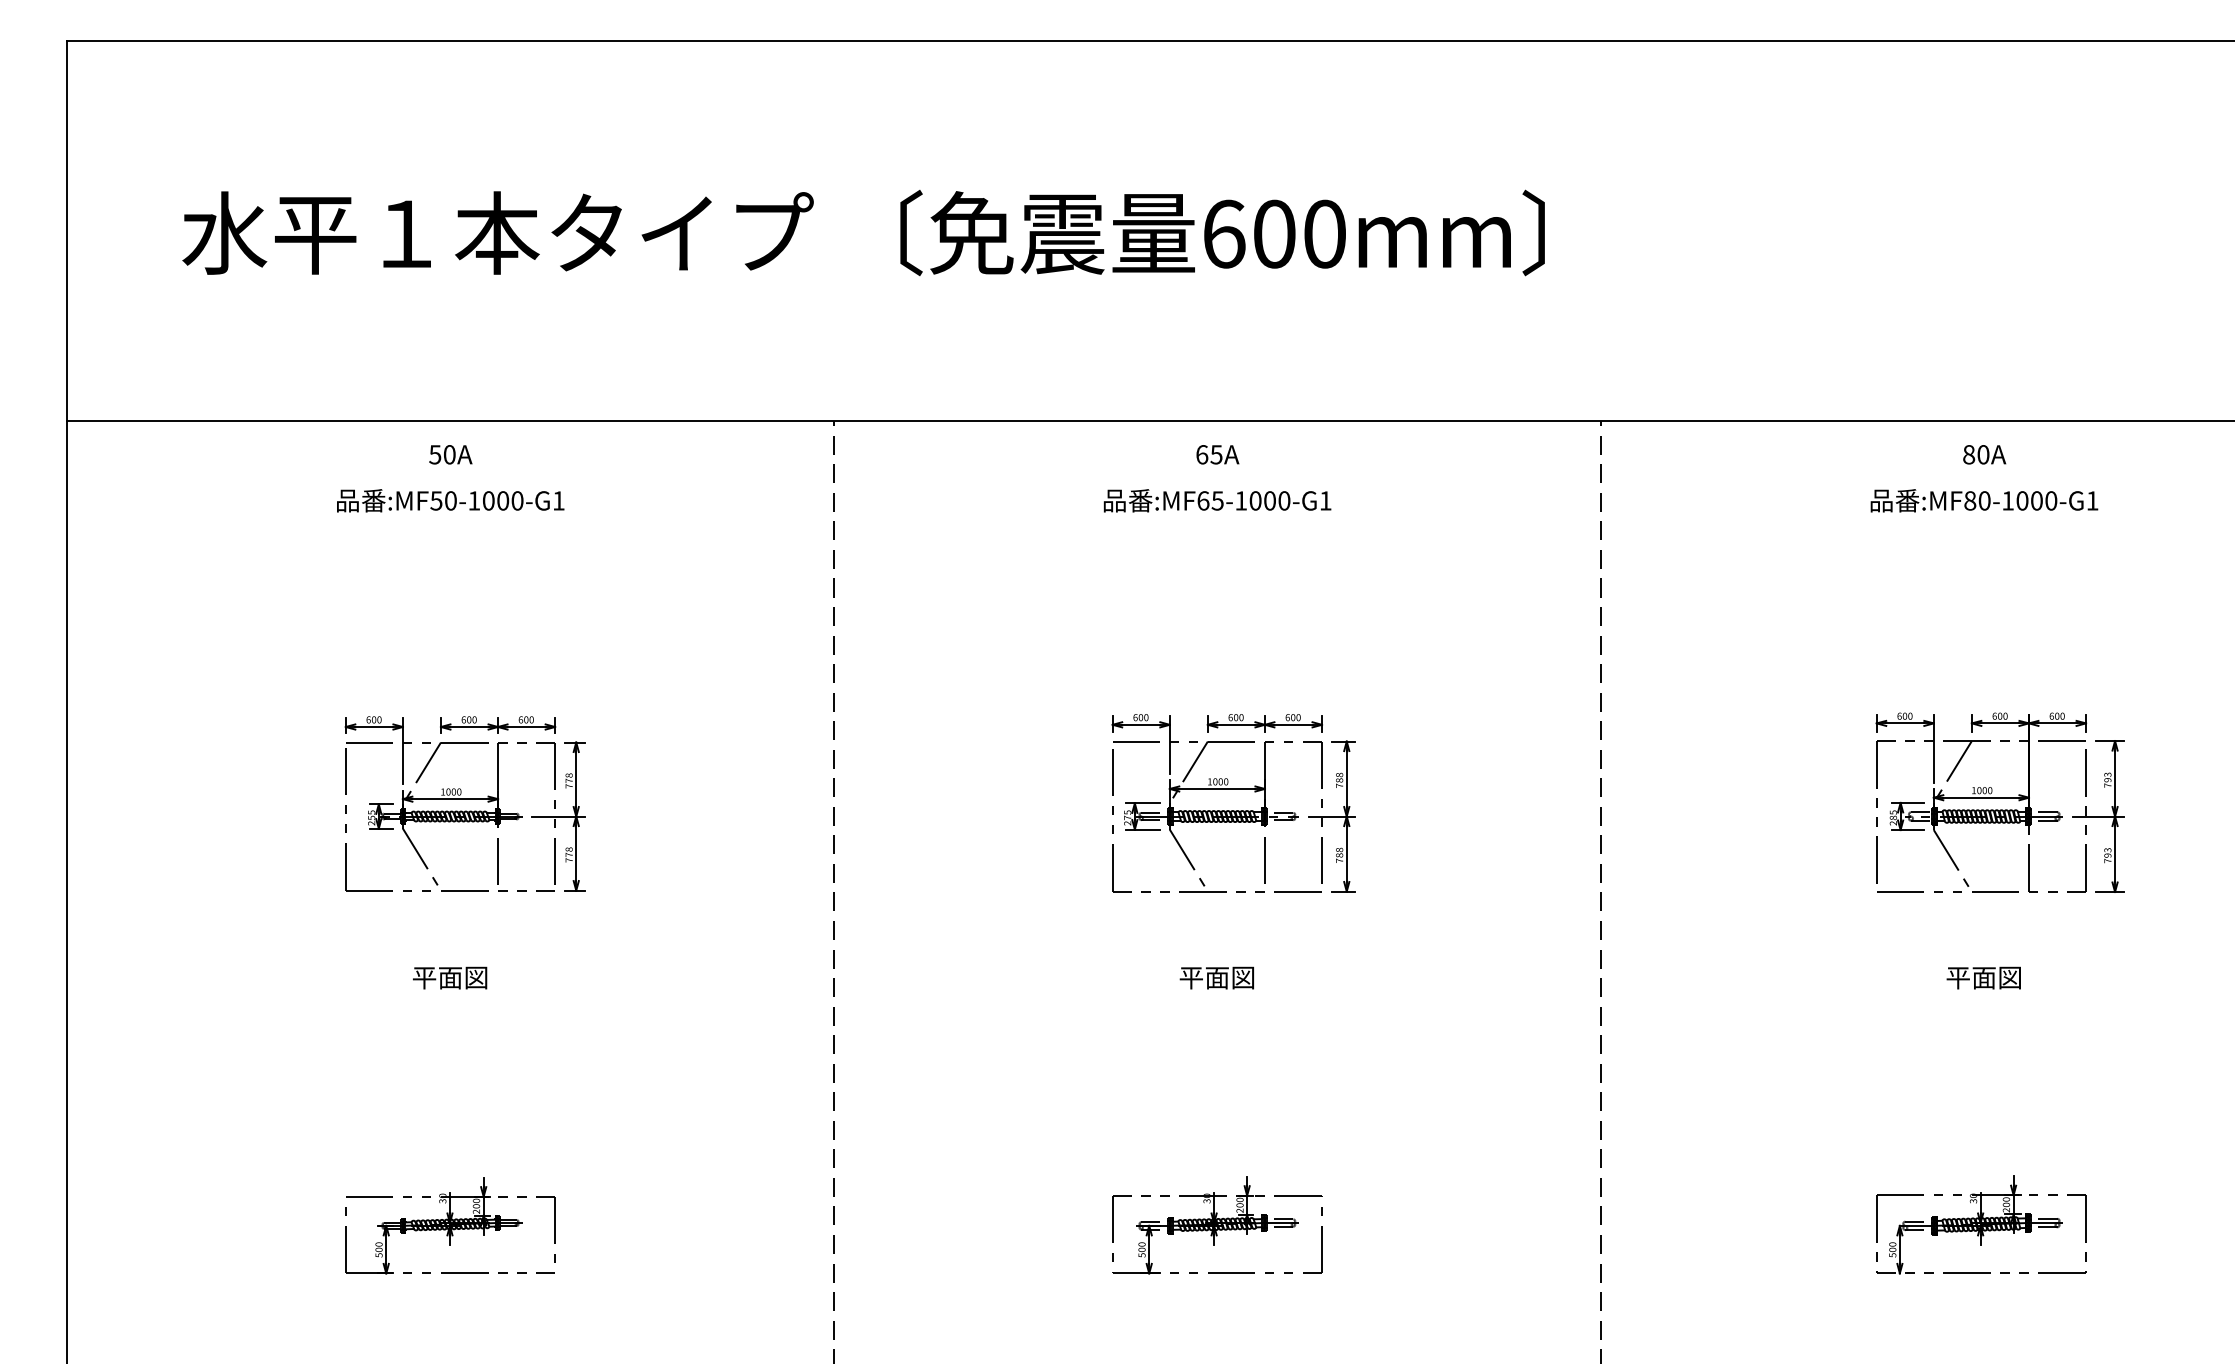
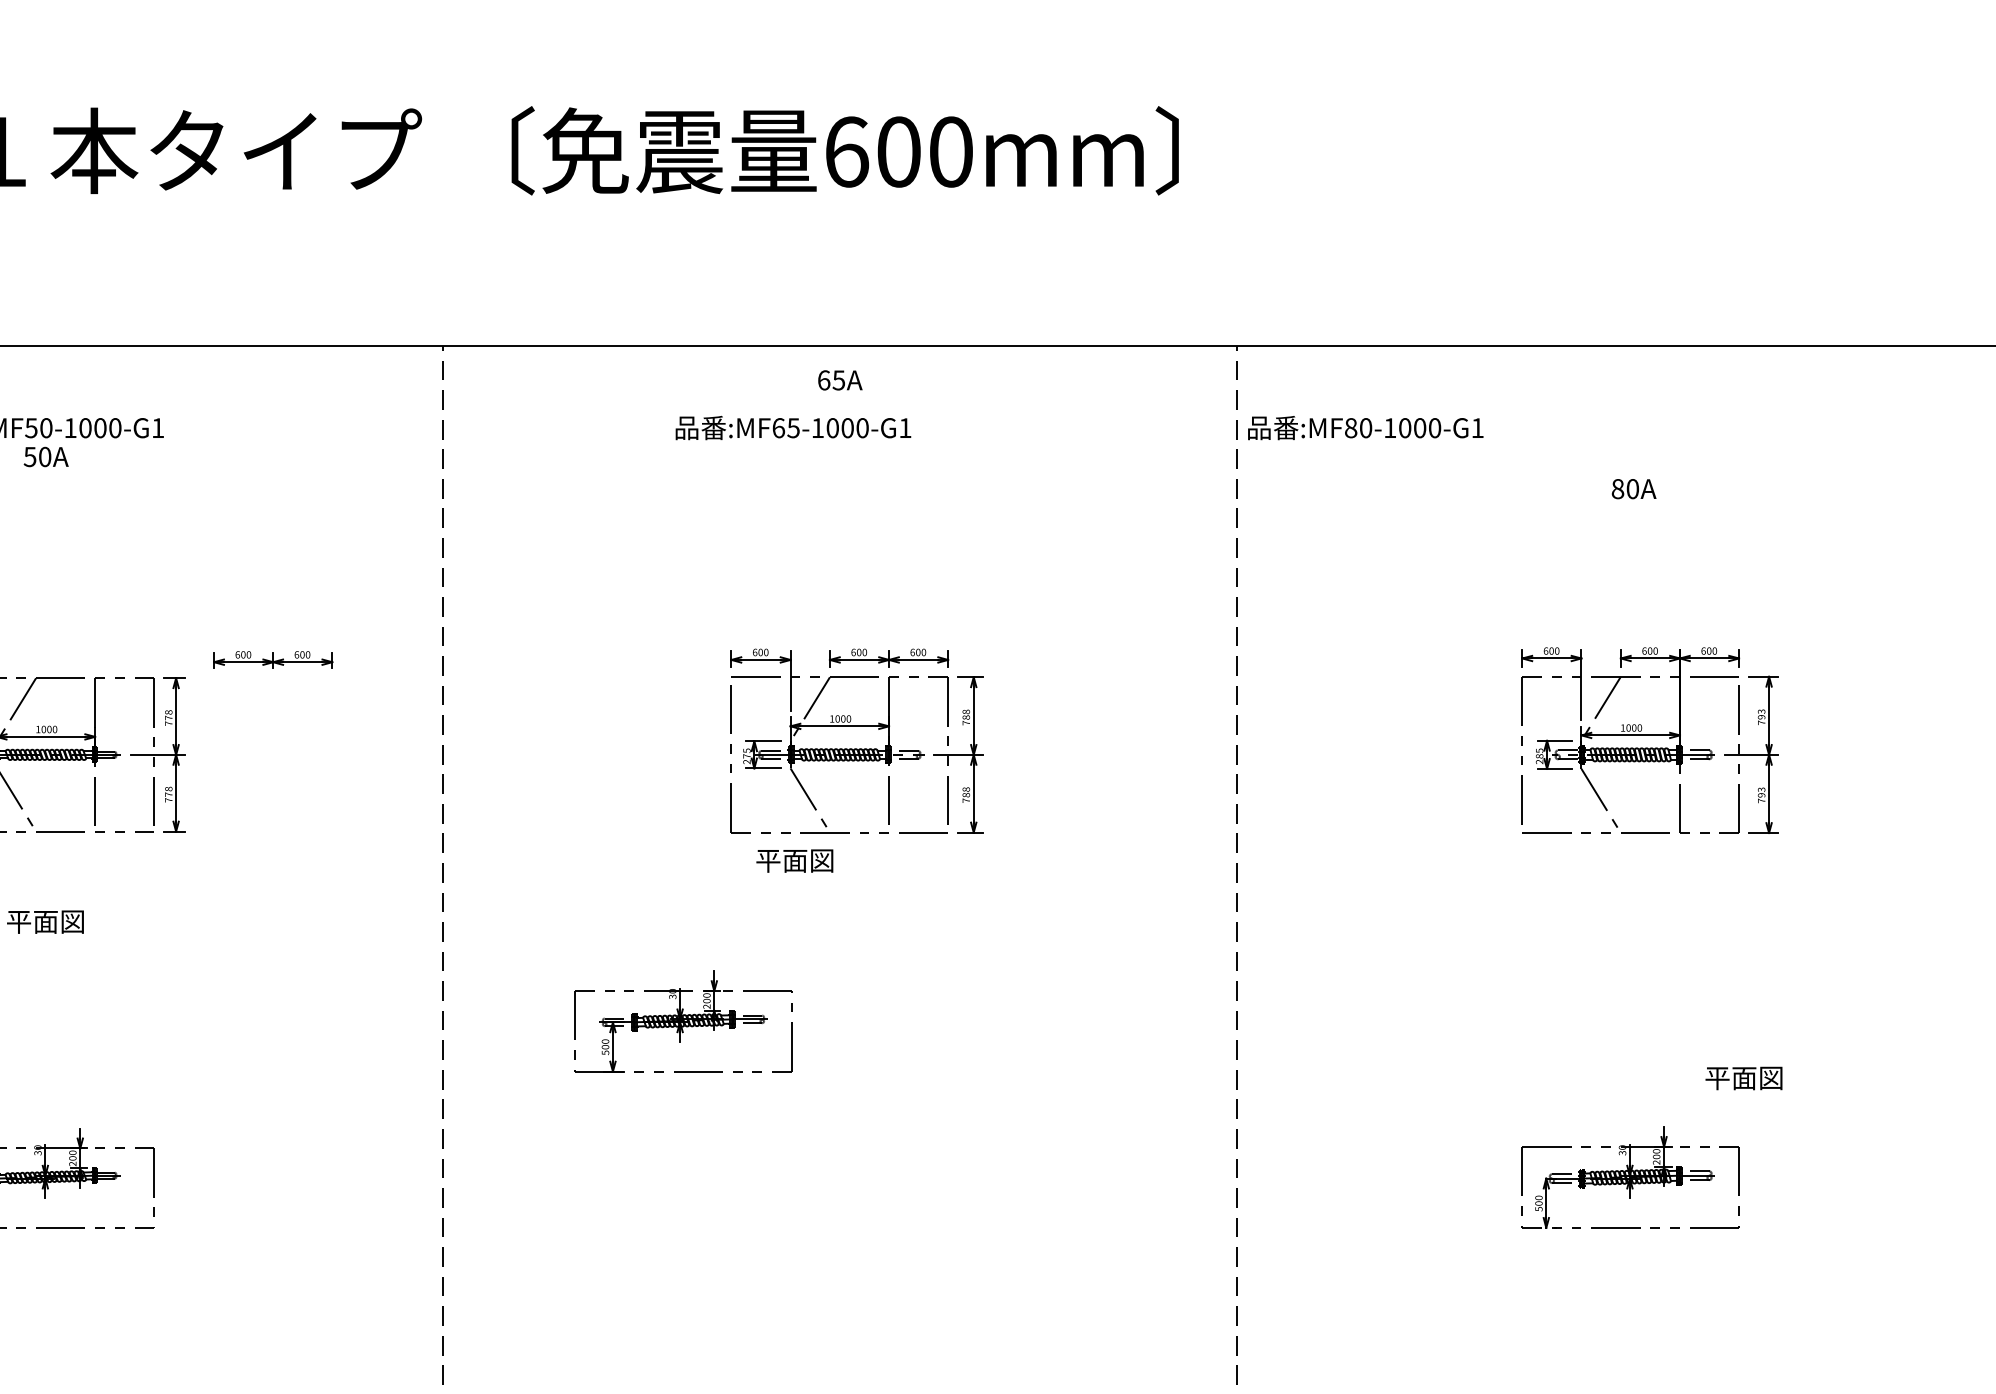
text: (450, 454) -> (45, 456), moved
text: (1984, 454) -> (1633, 488), moved
text: (1217, 500) -> (793, 427), moved
text: (1984, 500) -> (1365, 427), moved
part: (498, 724) -> (273, 659), moved
text: (1216, 977) -> (794, 860), moved
text: (1983, 977) -> (1743, 1077), moved
part: (1217, 1225) -> (683, 1021), moved

